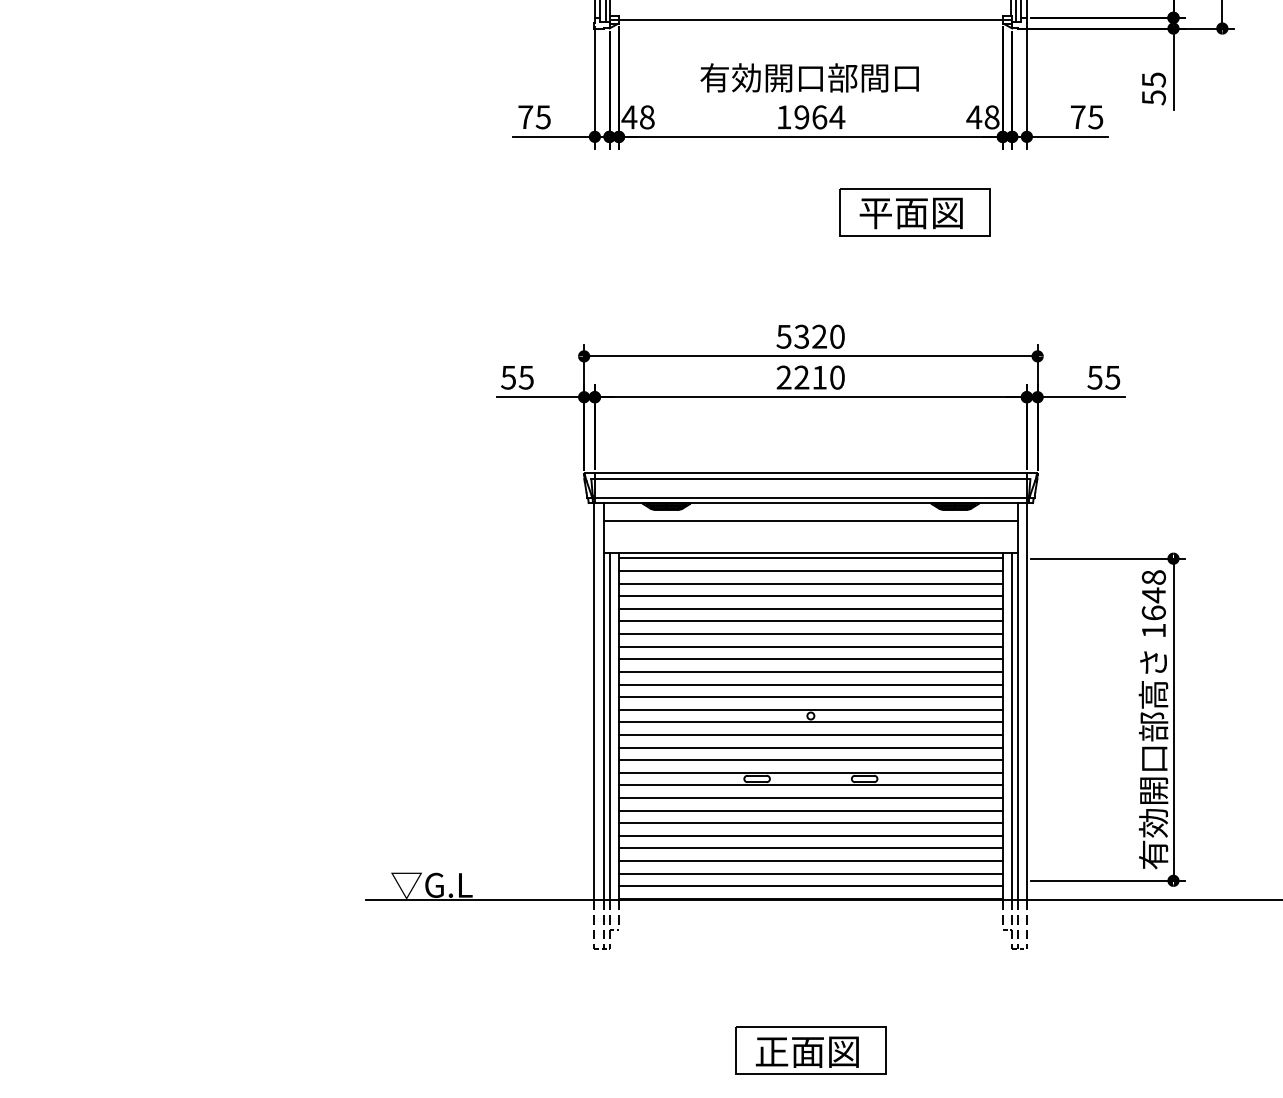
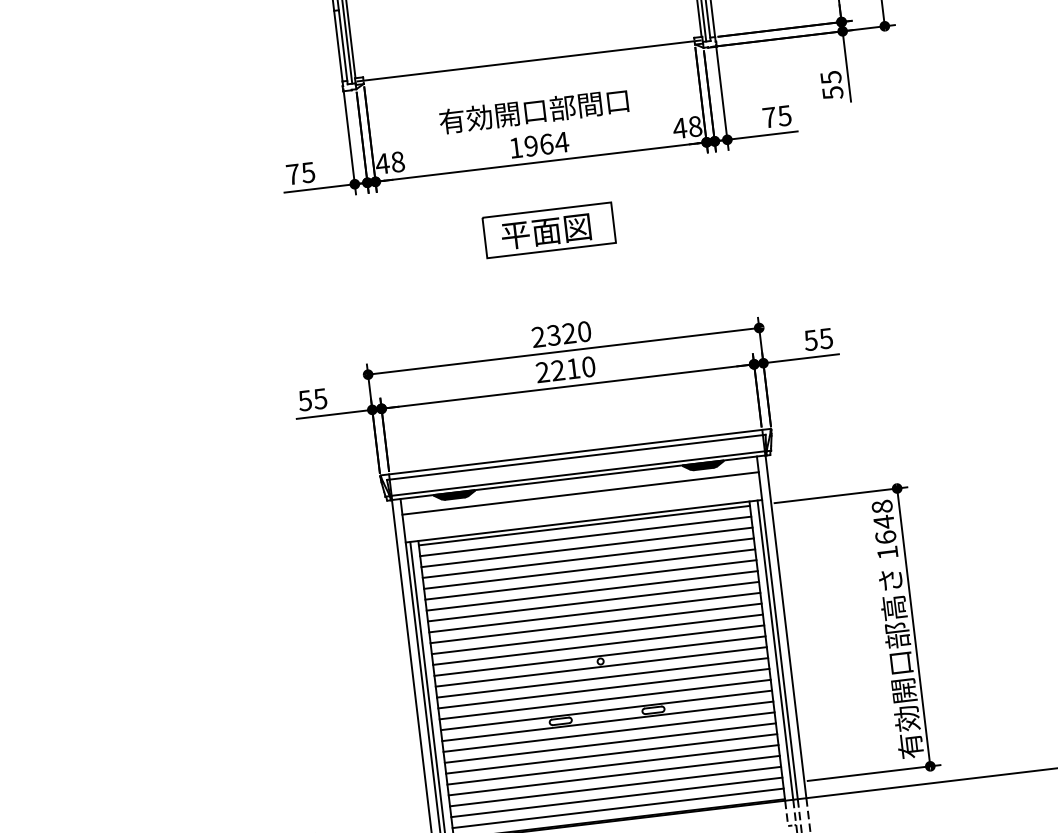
part: (914, 212) -> (548, 230), moved
text: (783, 336) -> (538, 337), 5320 -> 2320

